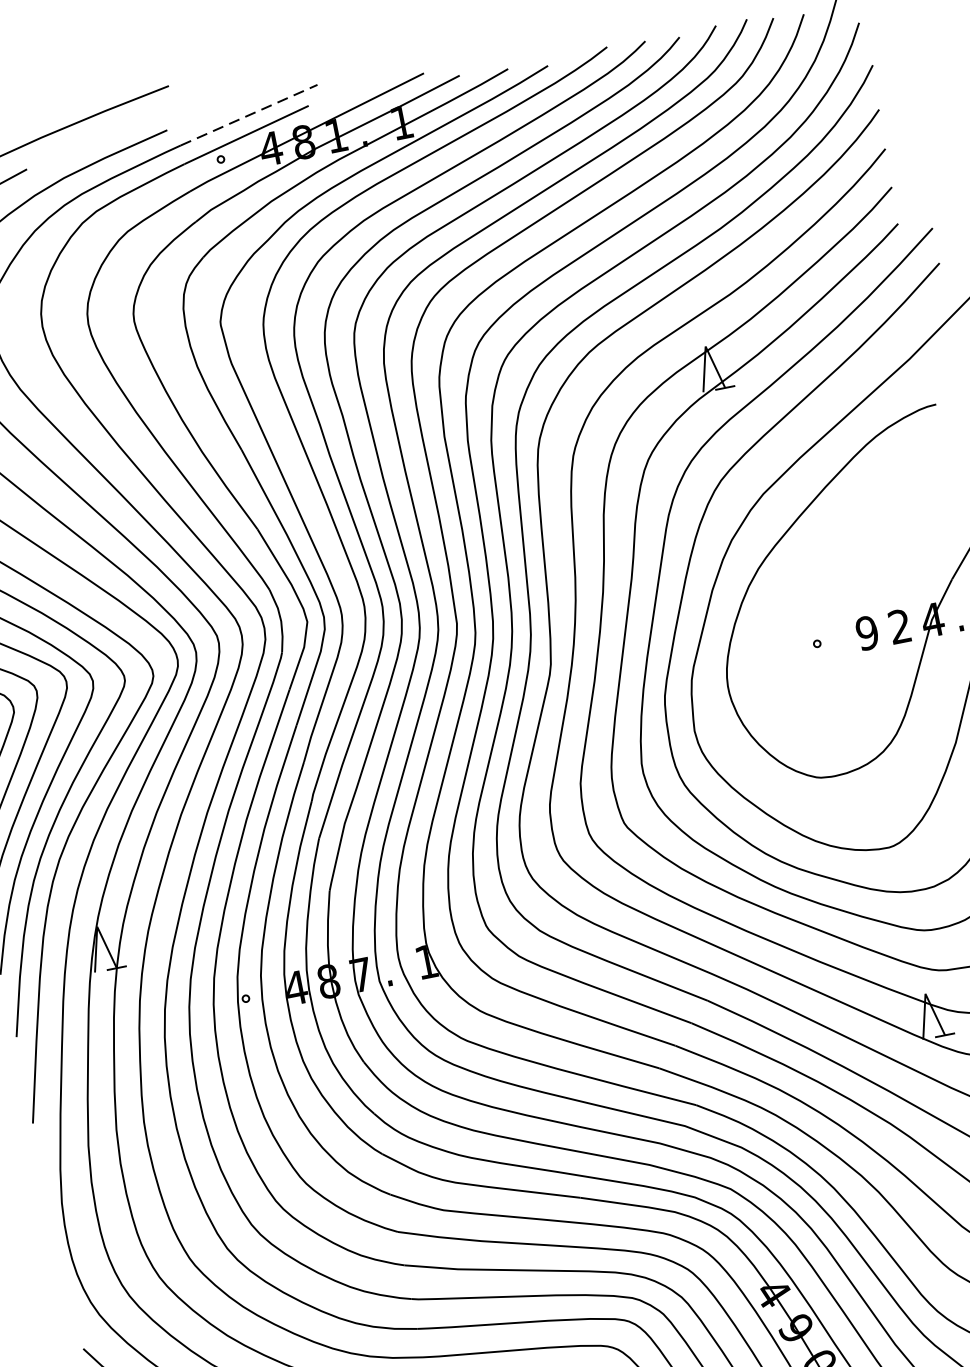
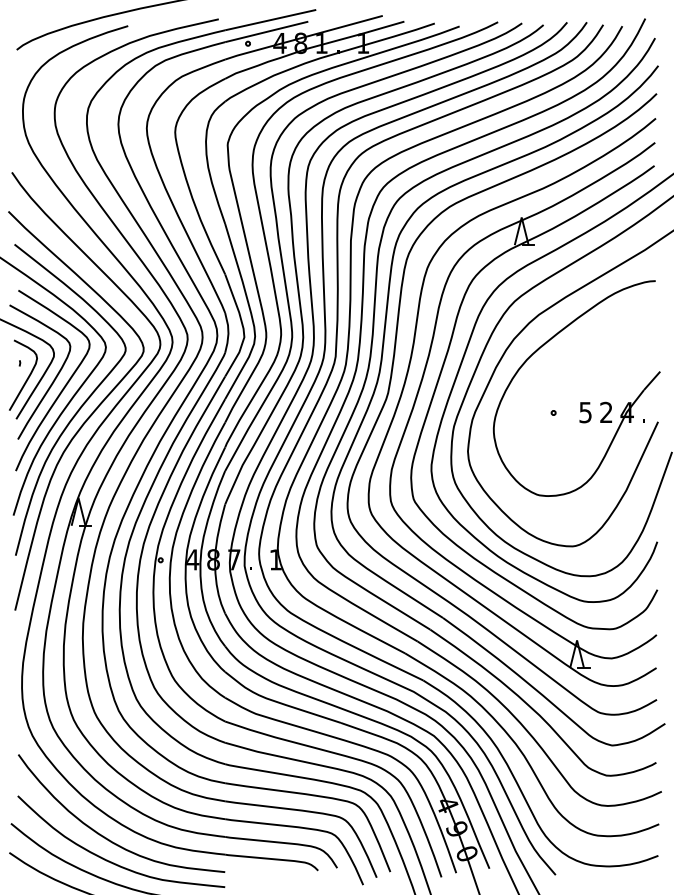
line: (248, 115) -> (270, 20), dashed -> solid
text: (866, 631) -> (585, 411), 9 -> 5

